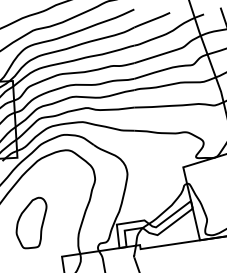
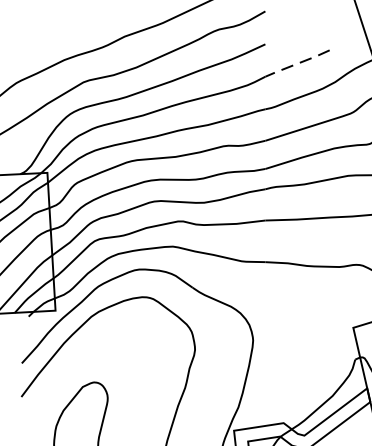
line: (151, 20) -> (296, 64), solid -> dashed

